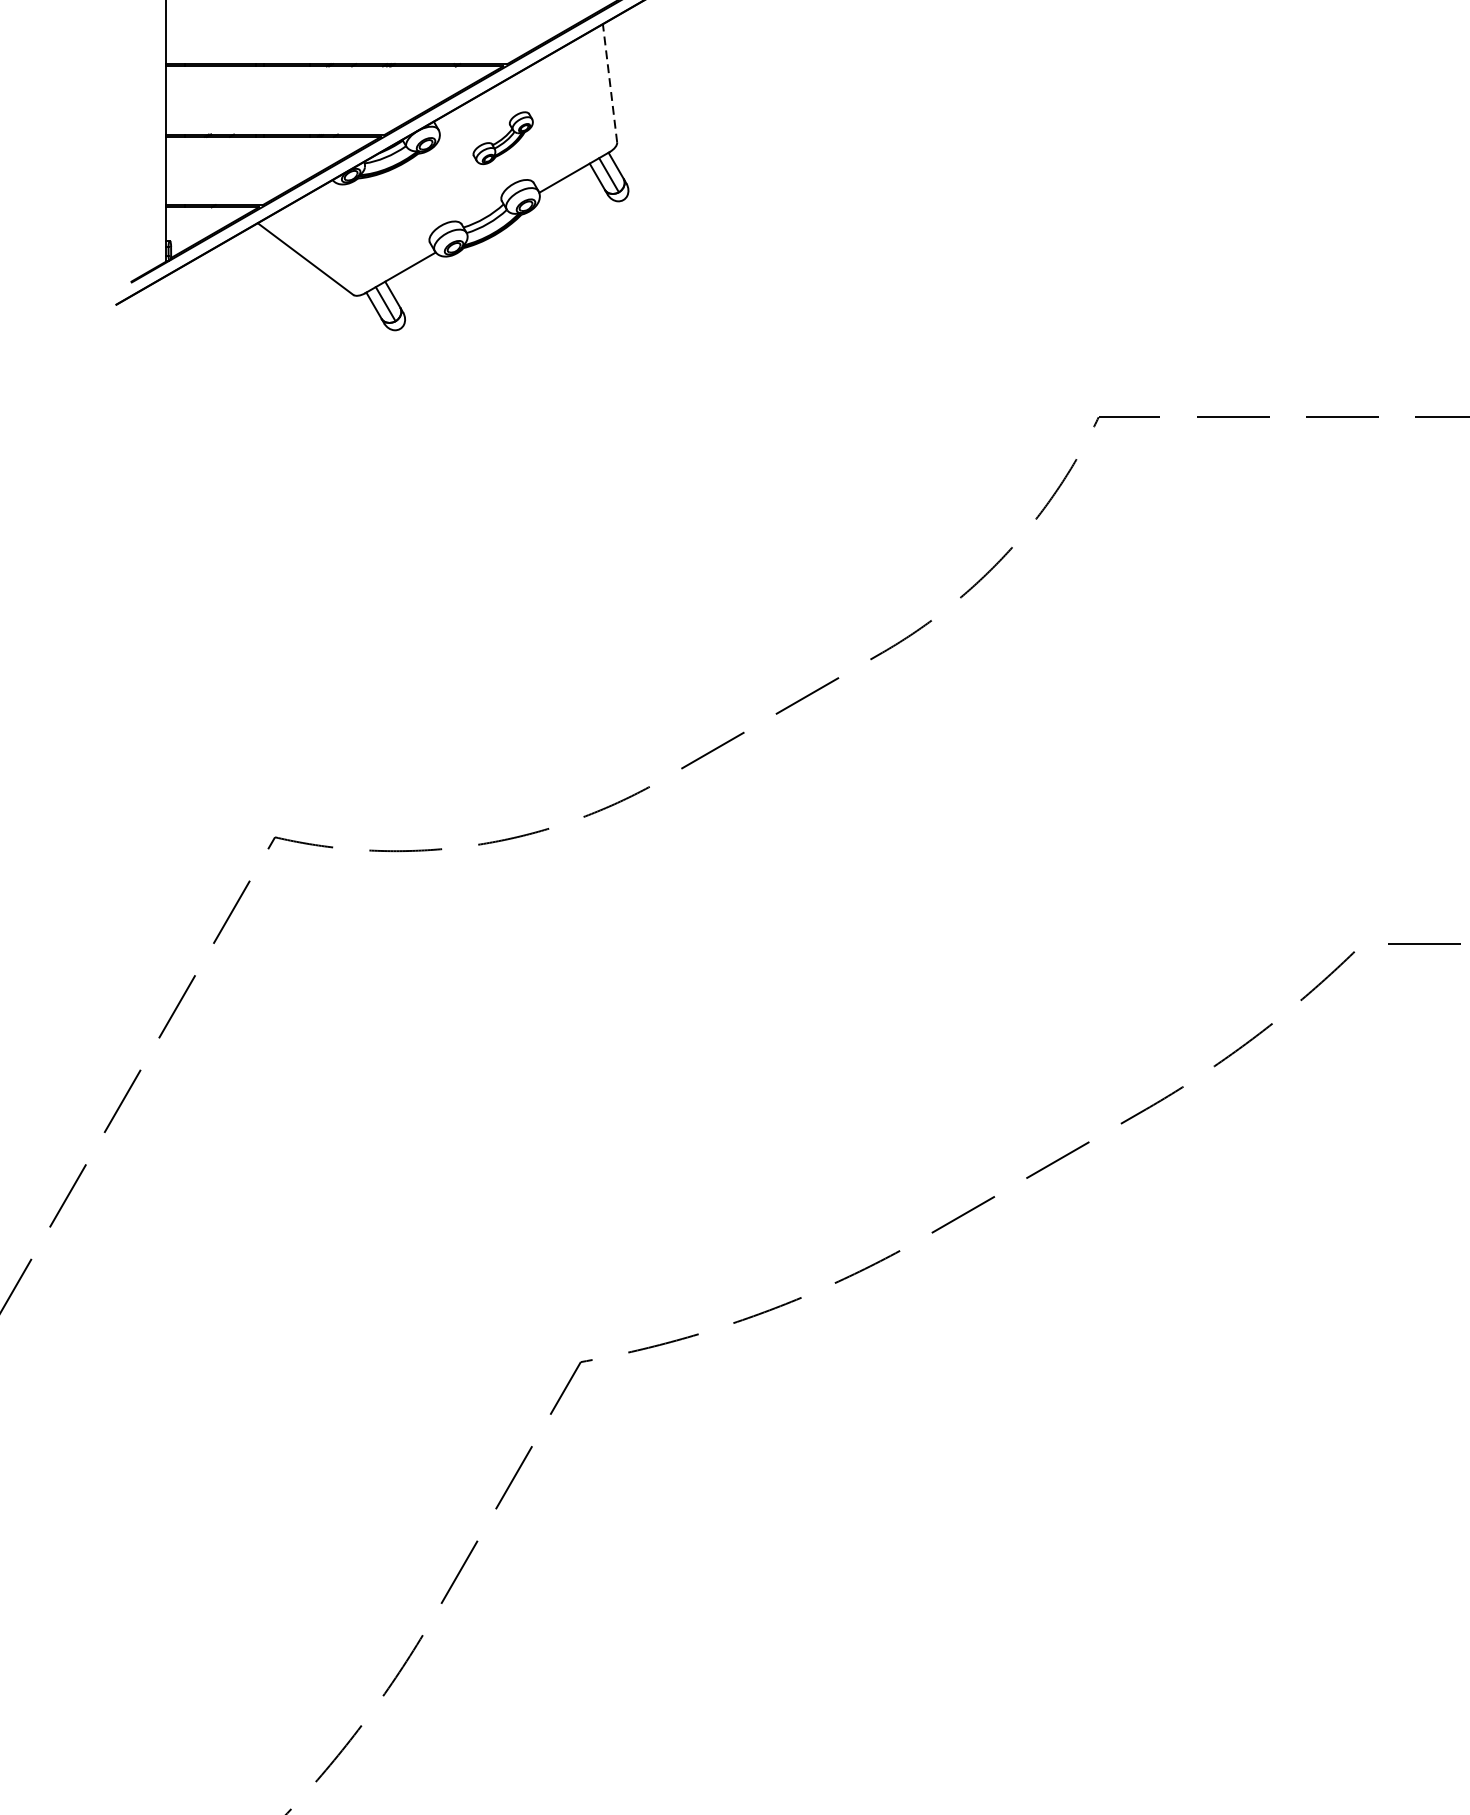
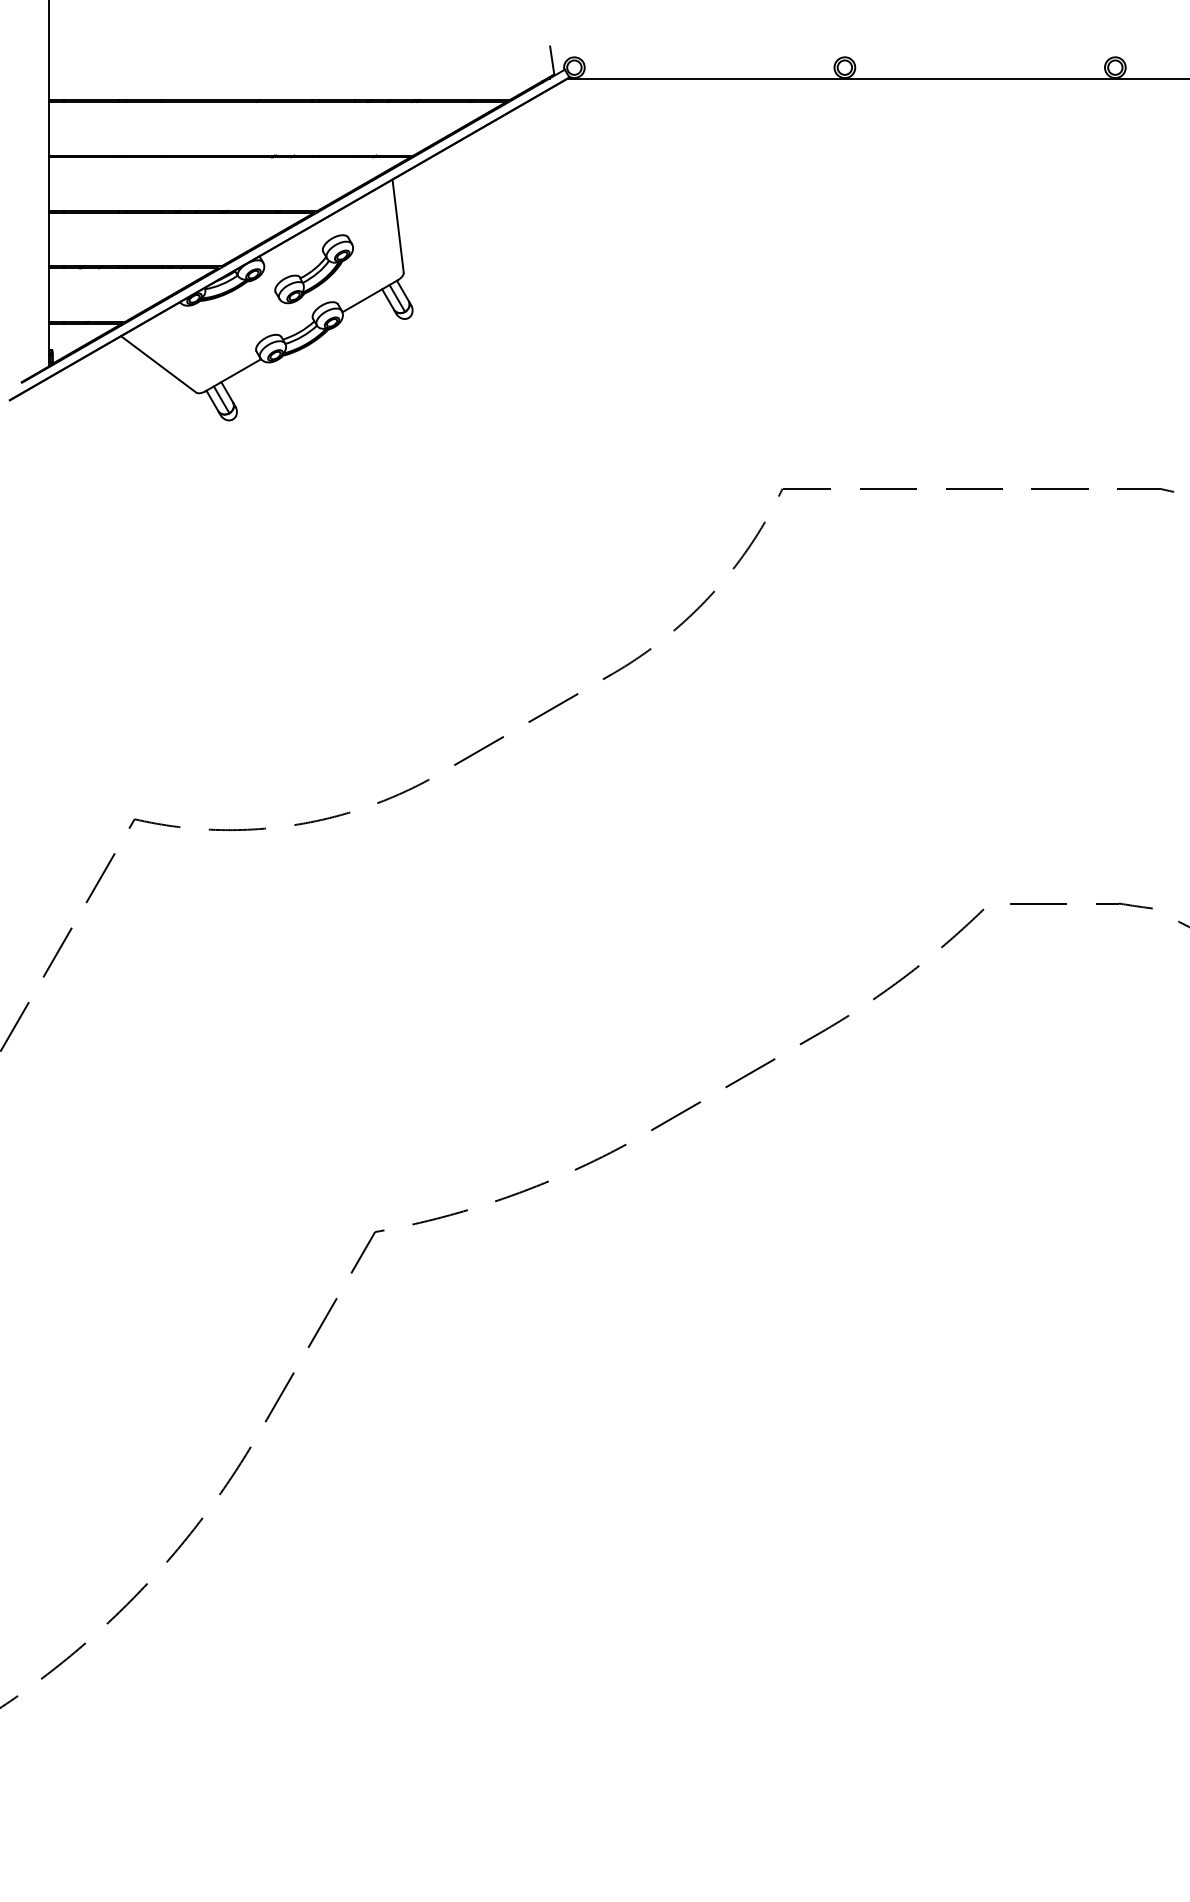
line: (610, 83) -> (398, 226), dashed -> solid
part: (502, 138) -> (313, 269), size x1.67

